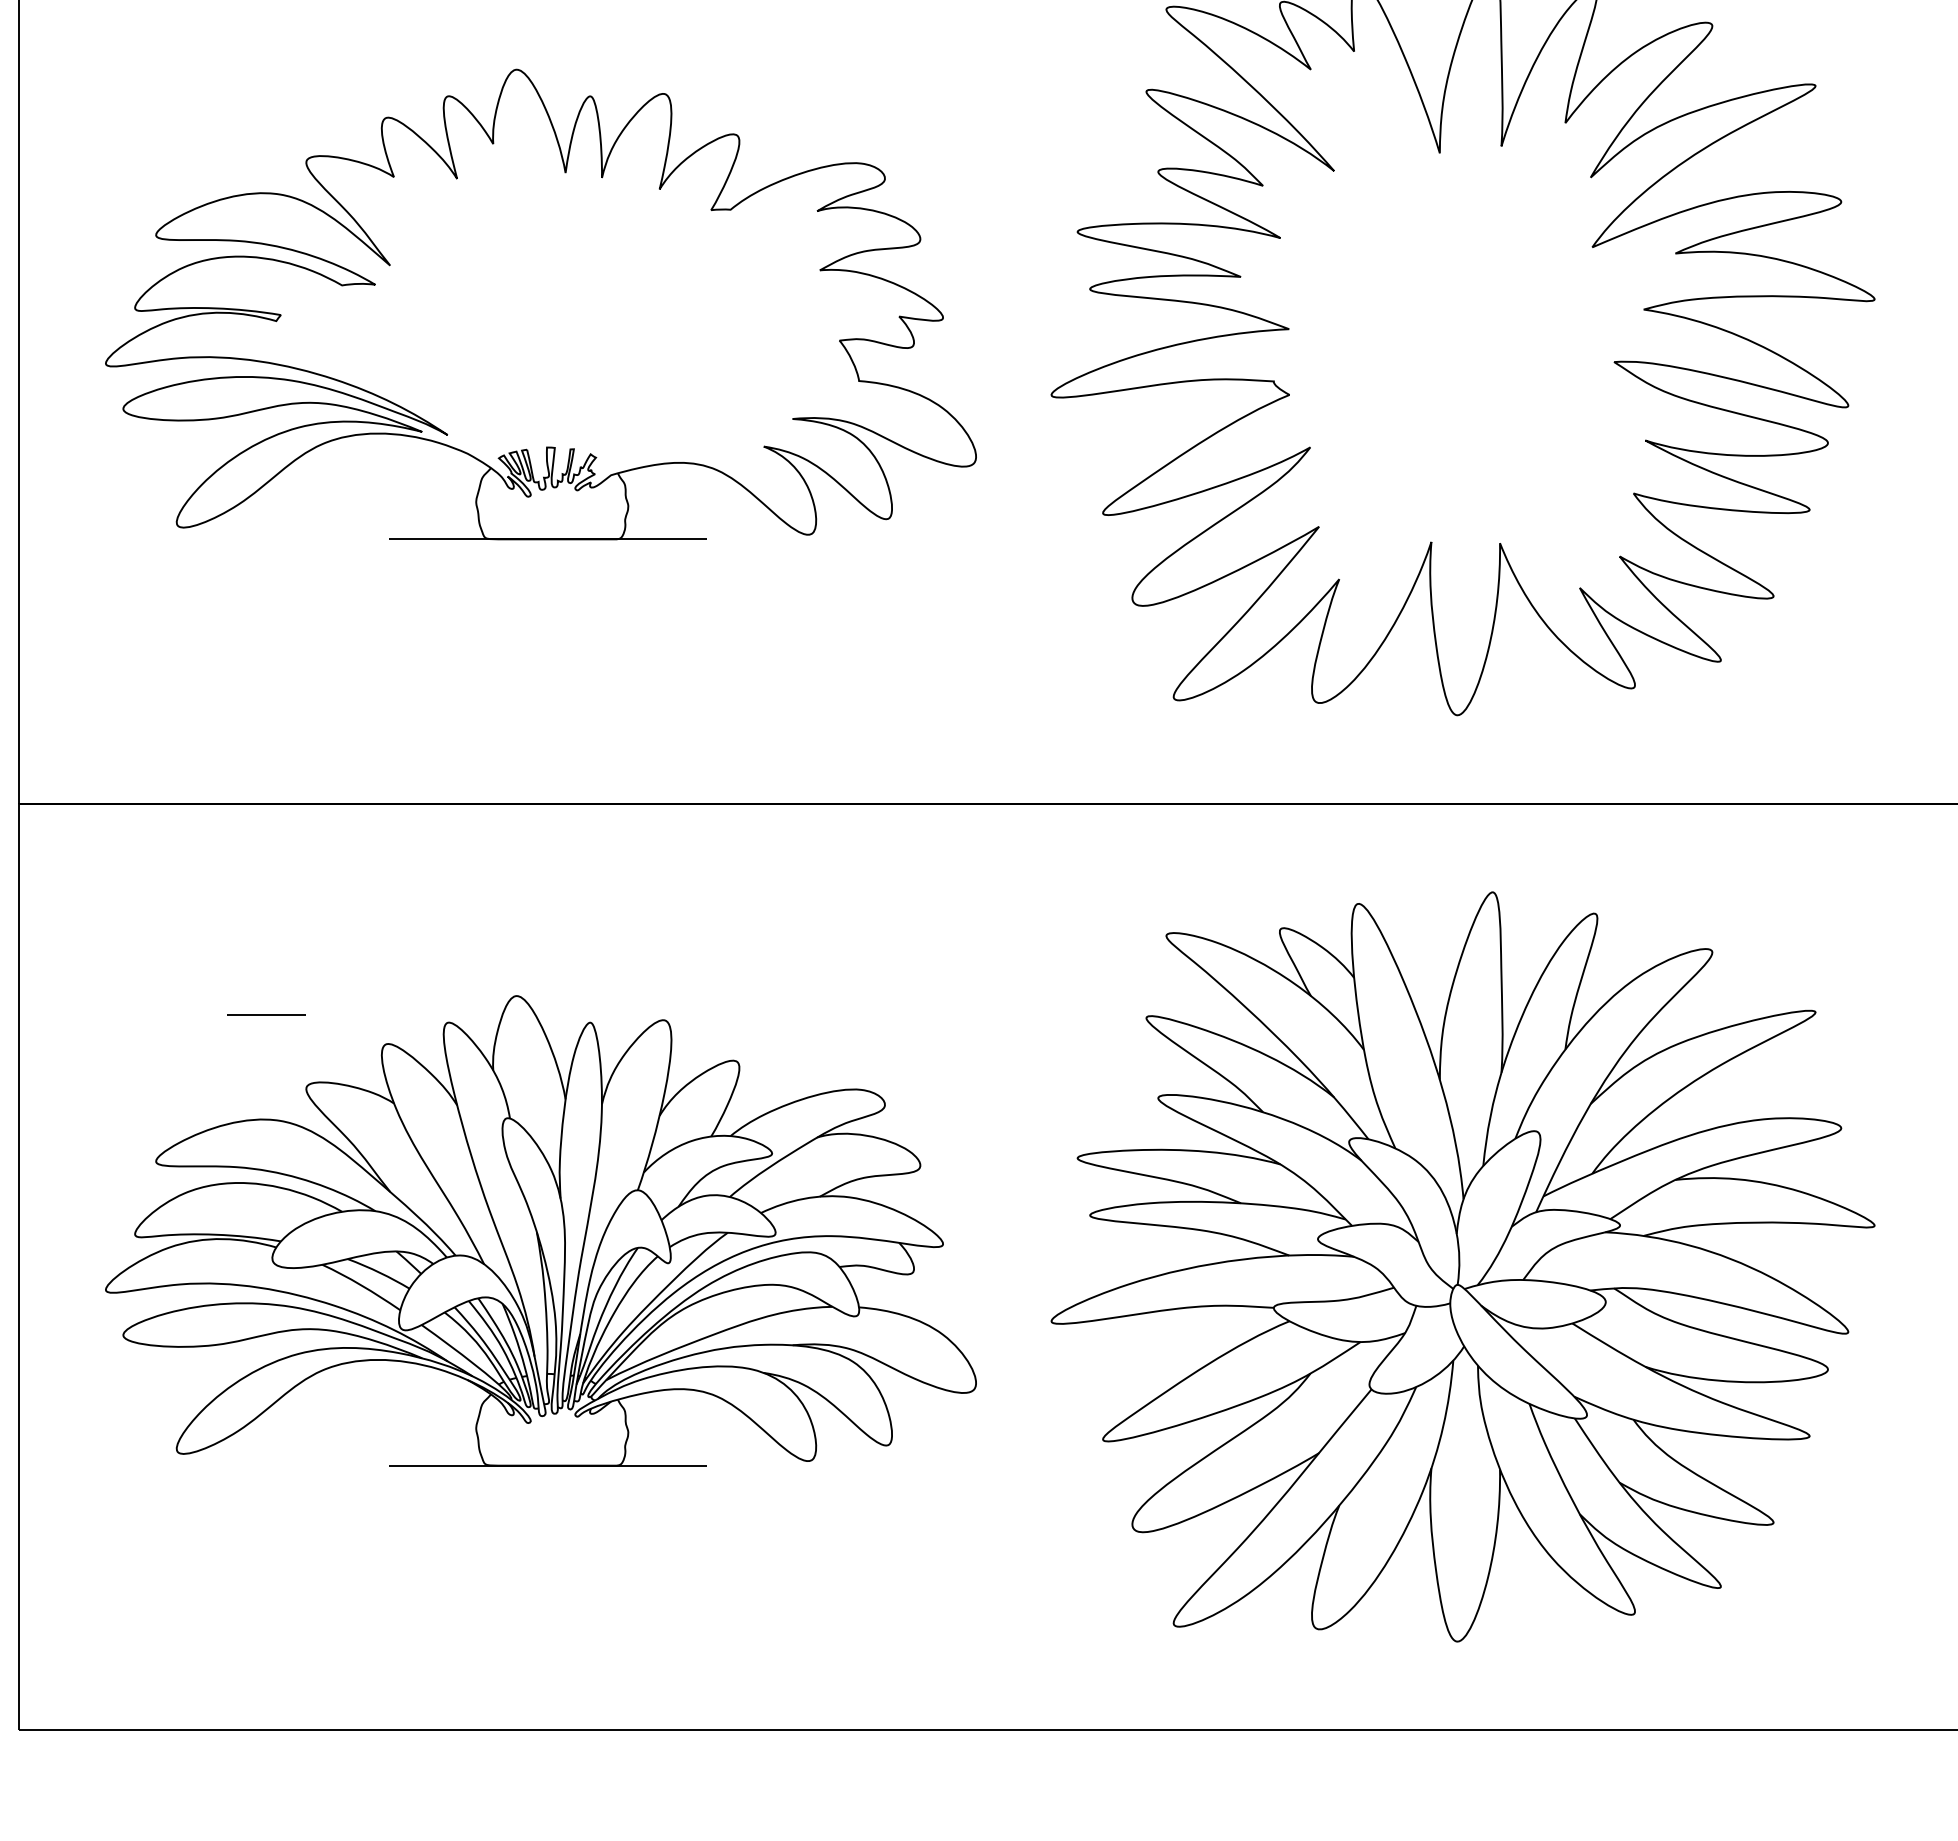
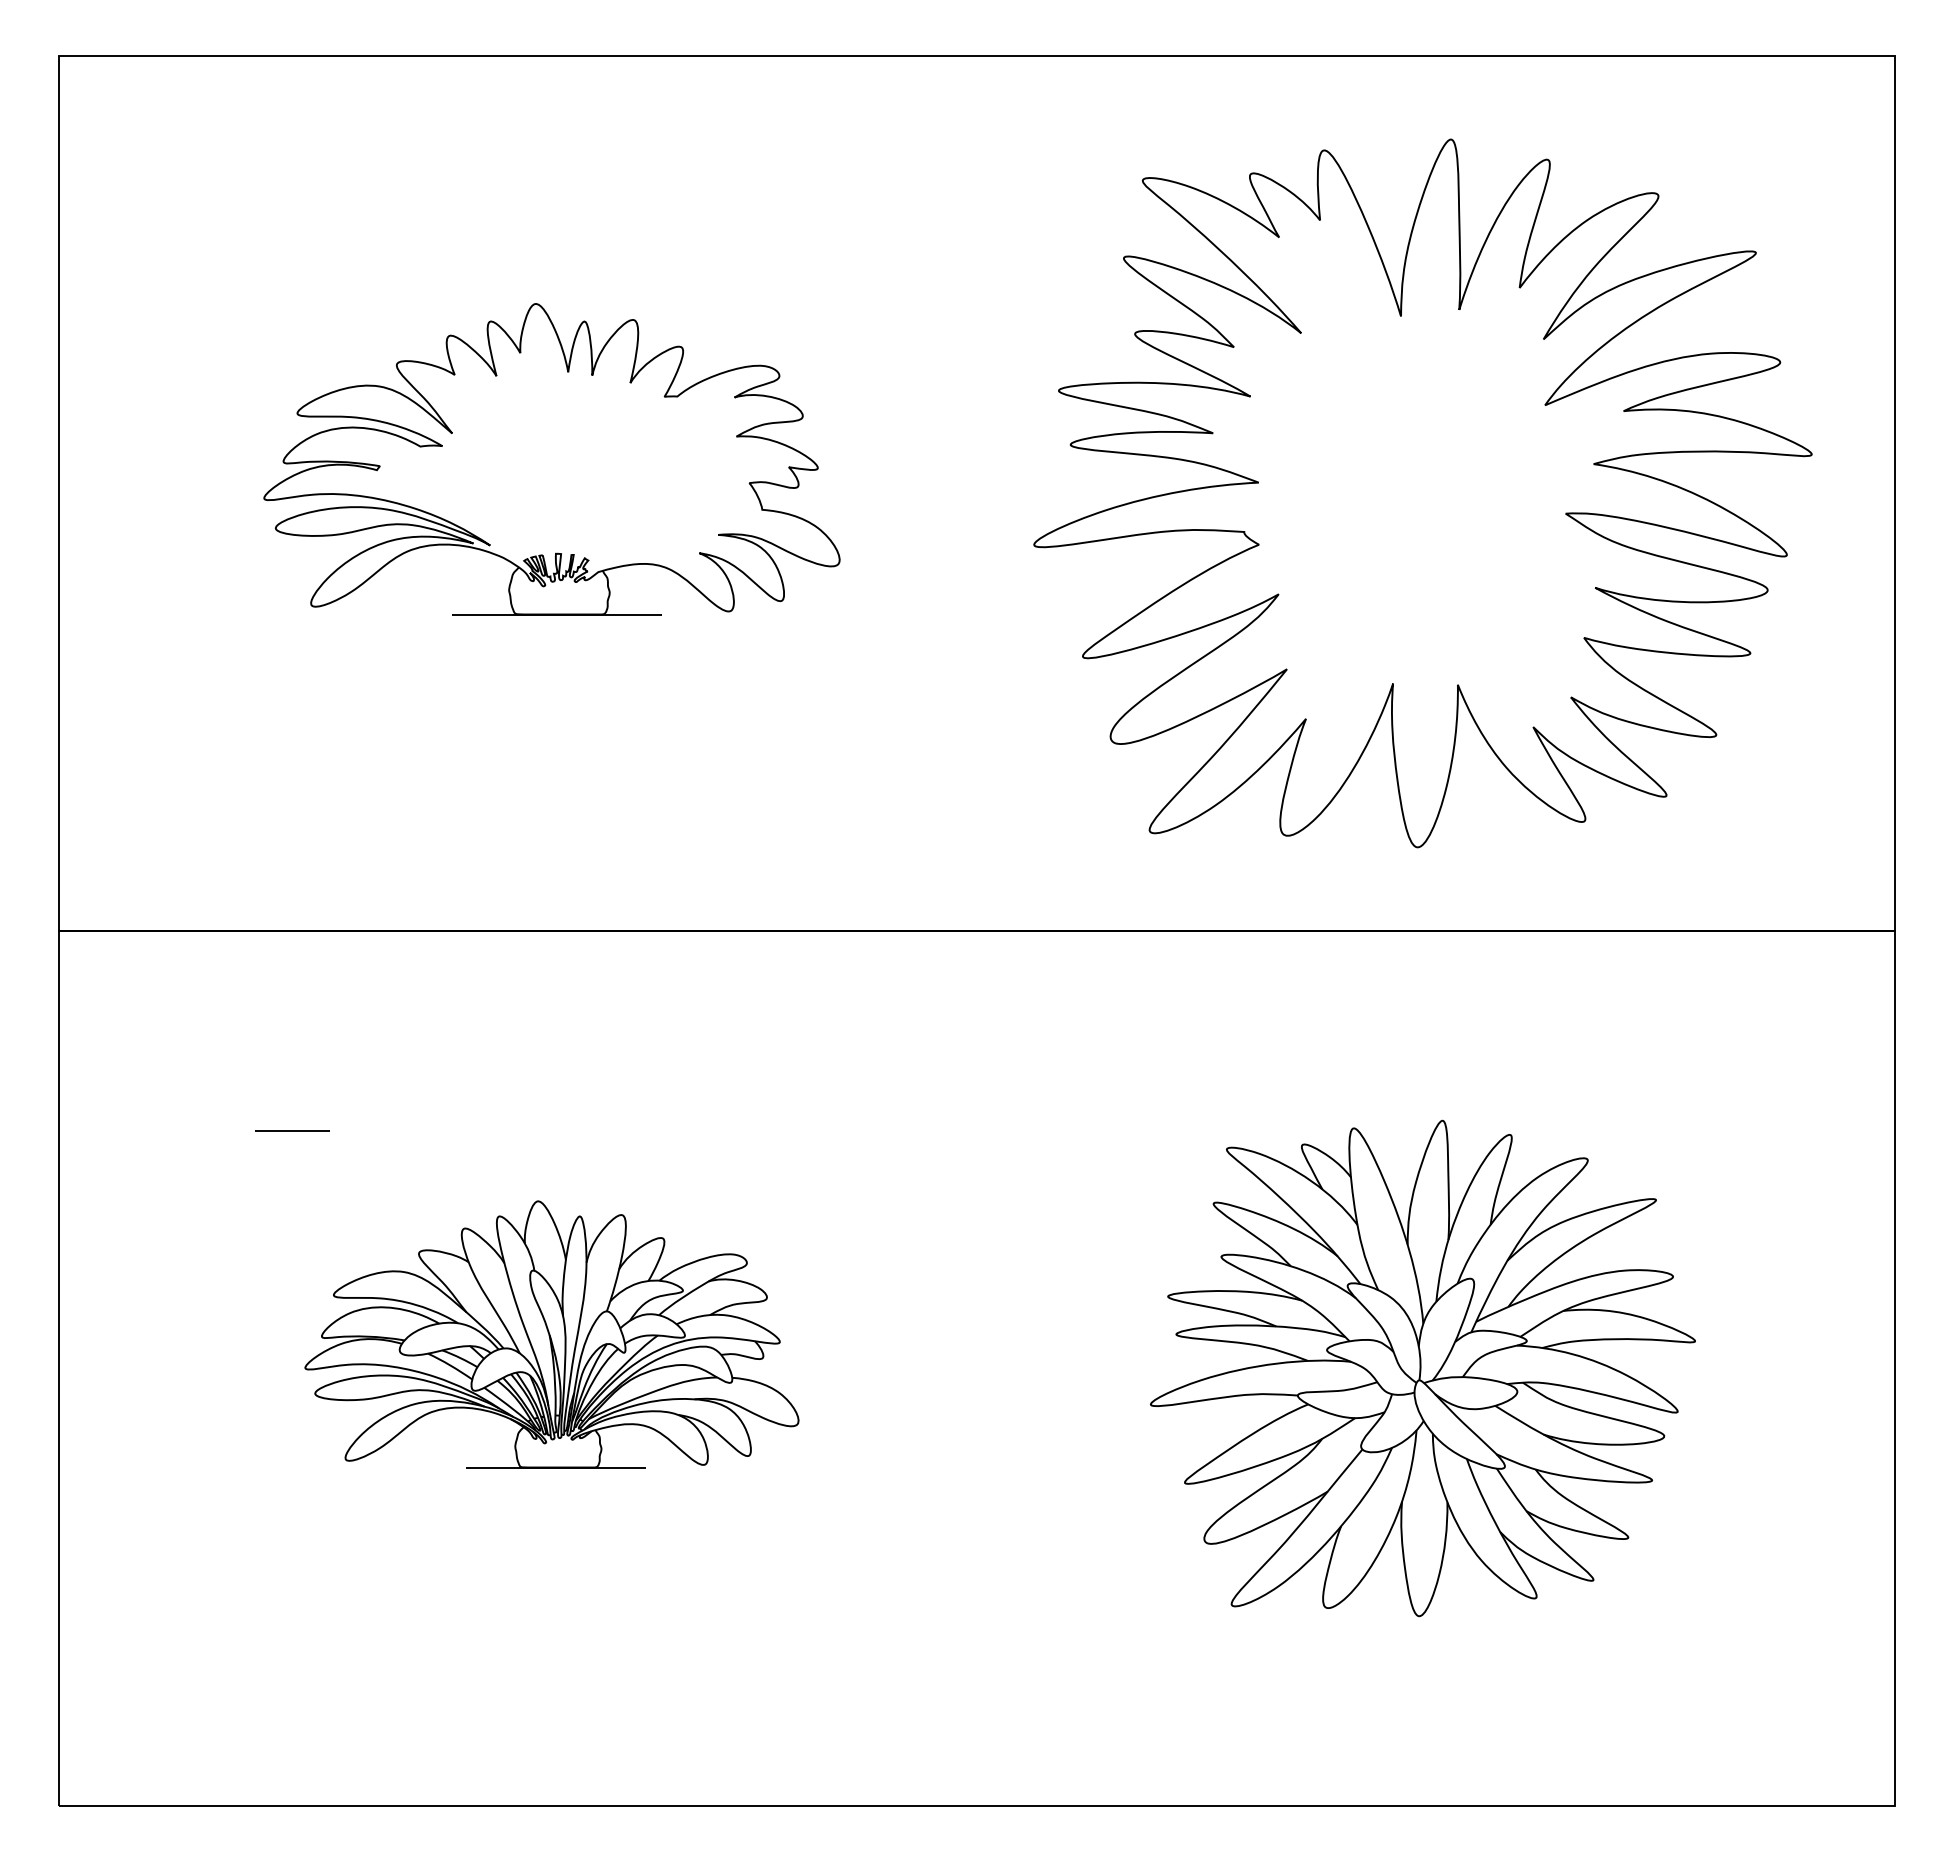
part: (540, 303) -> (551, 458), size x0.7
part: (540, 1230) -> (551, 1334), size x0.6
part: (1462, 1266) -> (1422, 1368), size x0.7

